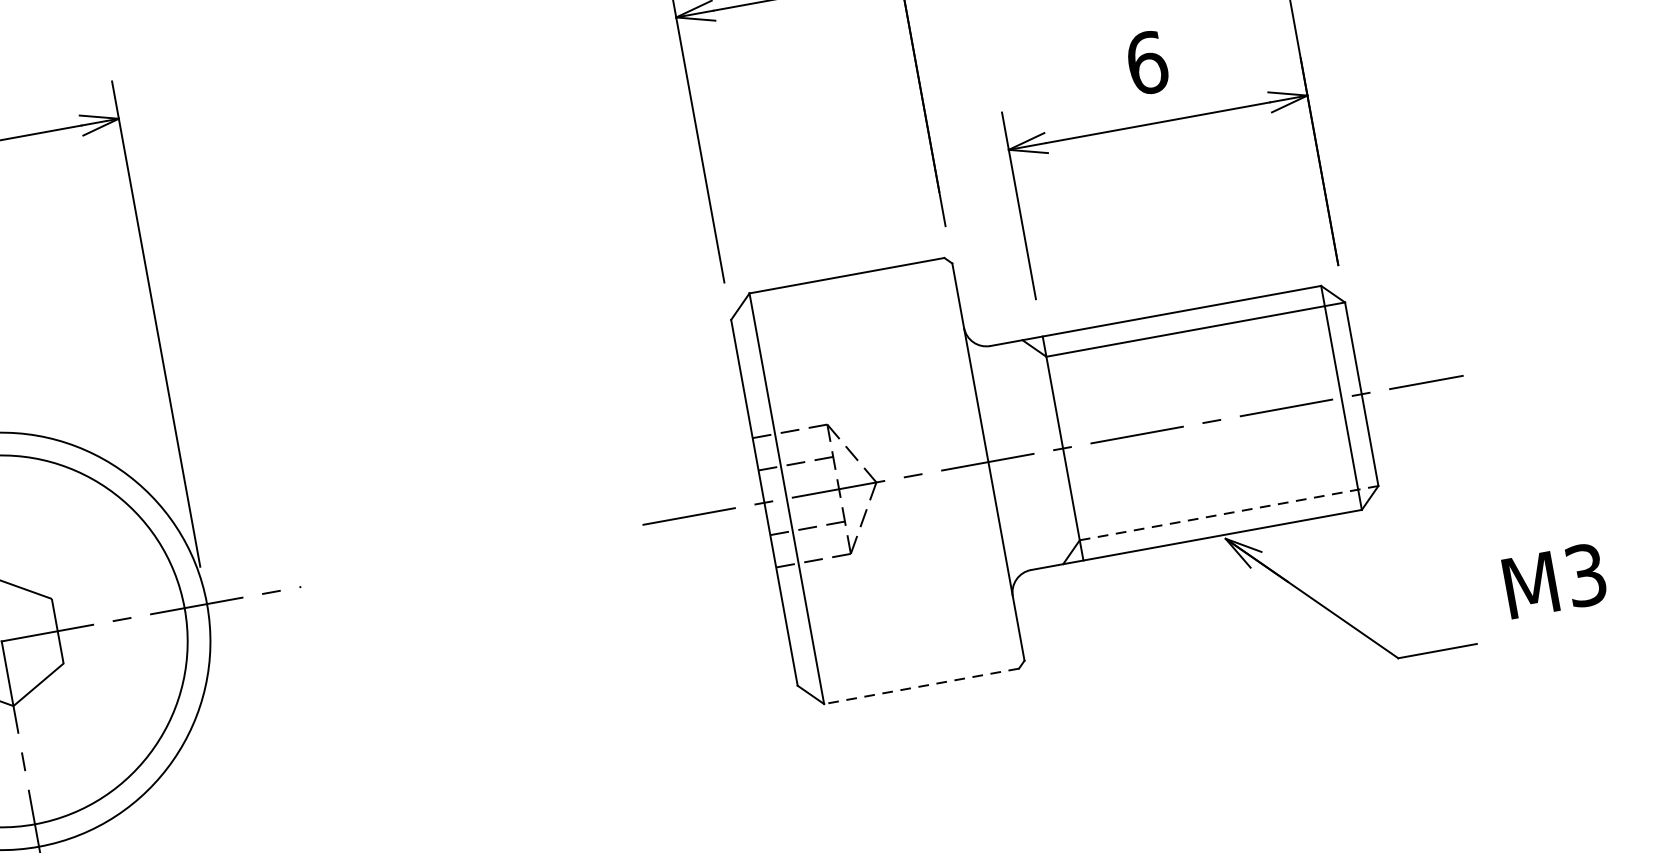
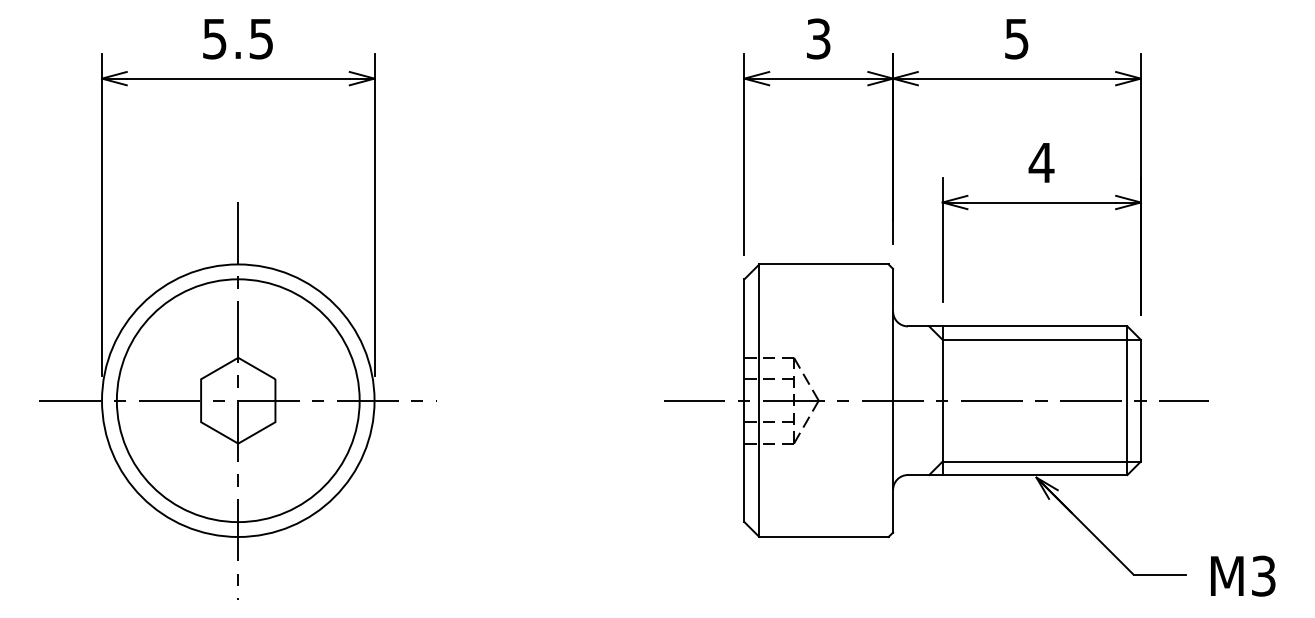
text: (1146, 62) -> (1041, 162), 6 -> 4
line: (1230, 512) -> (1042, 461), dashed -> solid
text: (1555, 579) -> (1243, 575), moved
line: (920, 685) -> (823, 536), dashed -> solid

